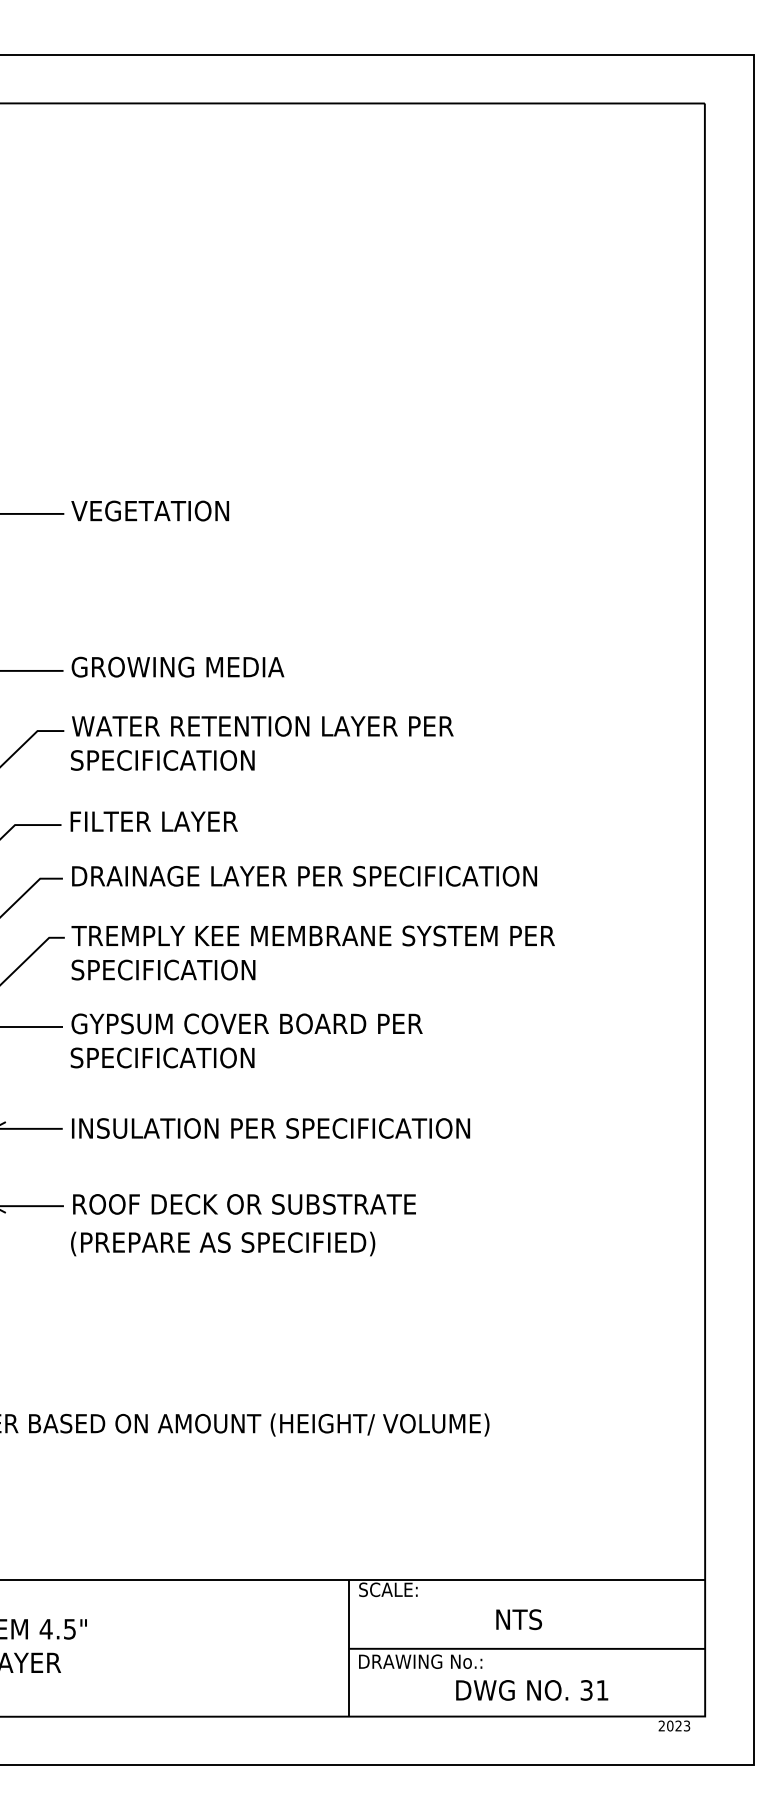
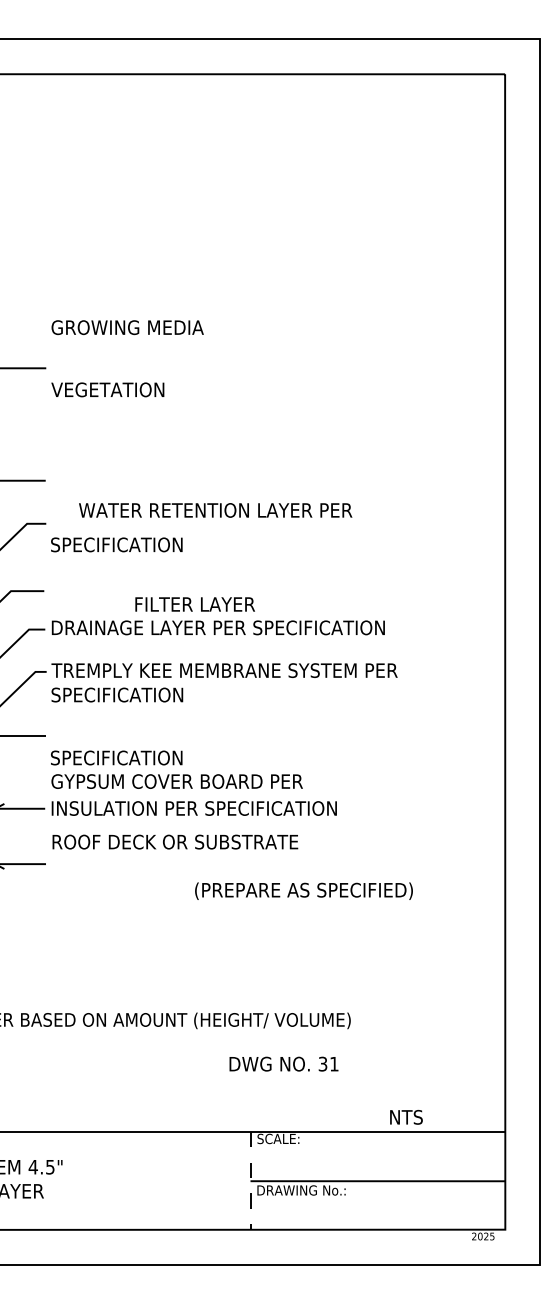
text: (150, 510) -> (108, 389), moved
text: (177, 666) -> (127, 327), moved
text: (262, 726) -> (215, 510), moved
text: (153, 821) -> (194, 604), moved
text: (246, 1023) -> (176, 781), moved
text: (244, 1204) -> (175, 842), moved
text: (223, 1243) -> (304, 890), moved
text: (518, 1619) -> (406, 1117), moved
line: (349, 1648) -> (250, 1180), solid -> dashed
text: (532, 1690) -> (284, 1064), moved
text: (687, 1725) -> (492, 1236), 2023 -> 2025

